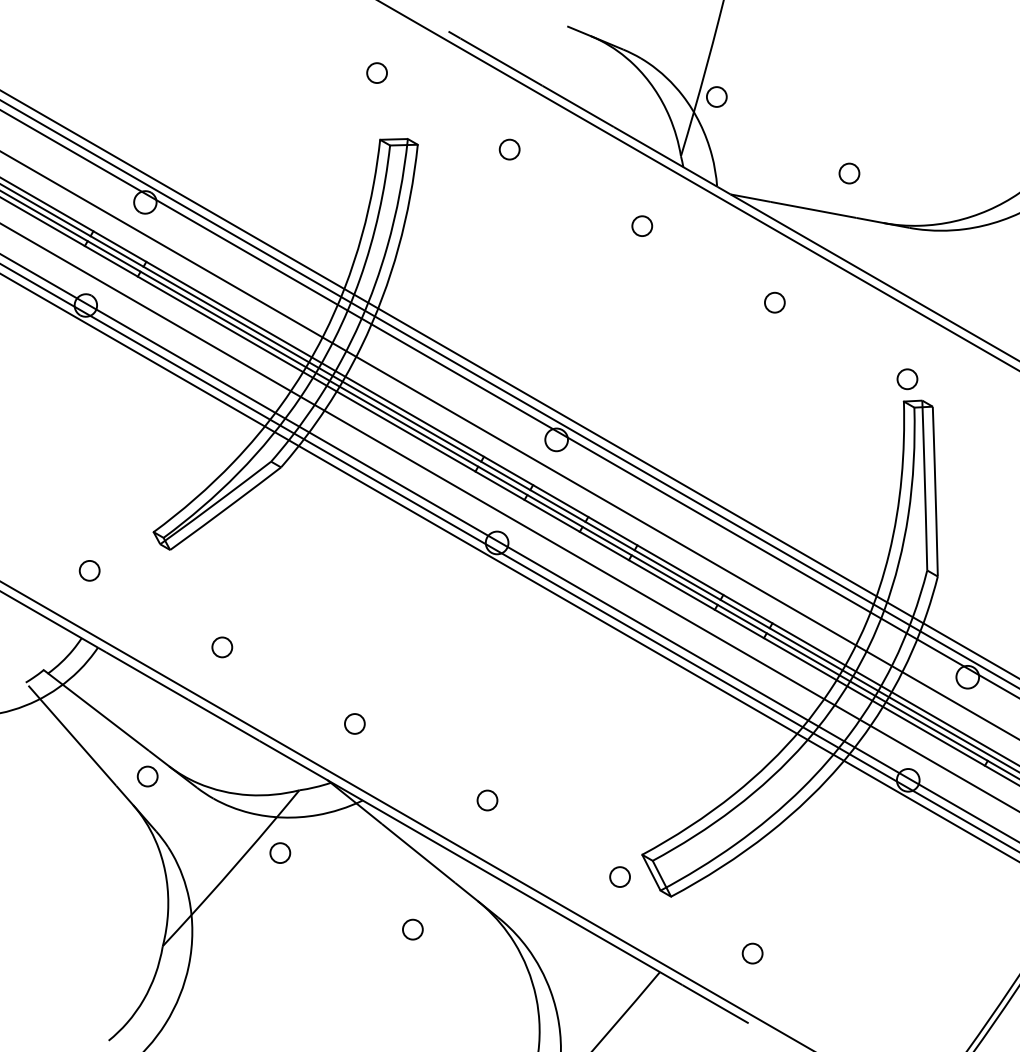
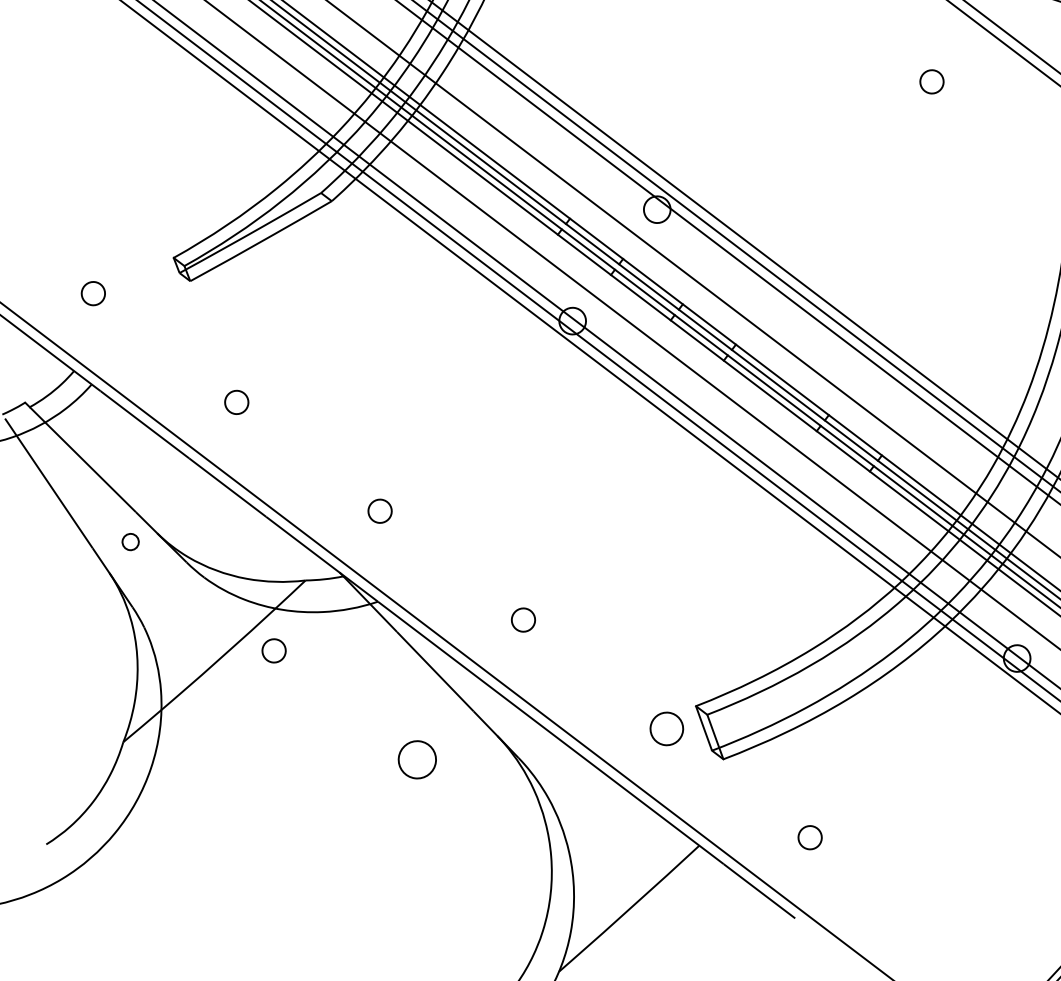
circle: (147, 776) -> (130, 541), size x0.7
circle: (619, 876) -> (666, 728), size x1.4
circle: (412, 929) -> (417, 759), size x1.6

